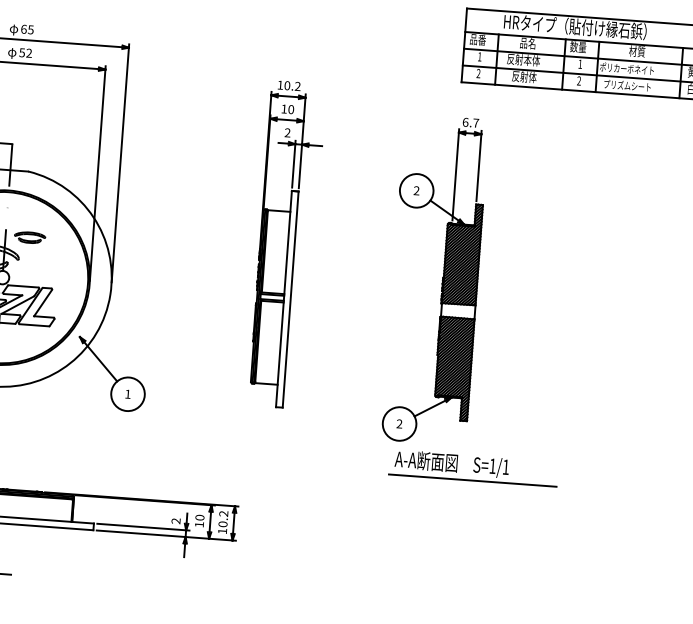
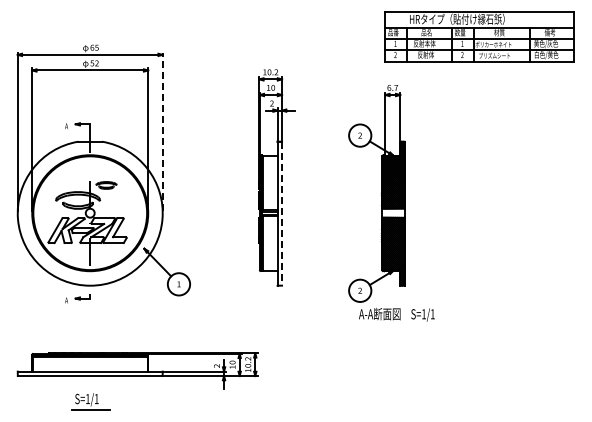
line: (120, 162) -> (162, 131), solid -> dashed
line: (291, 299) -> (282, 213), solid -> dashed
line: (472, 480) -> (411, 324), removed

